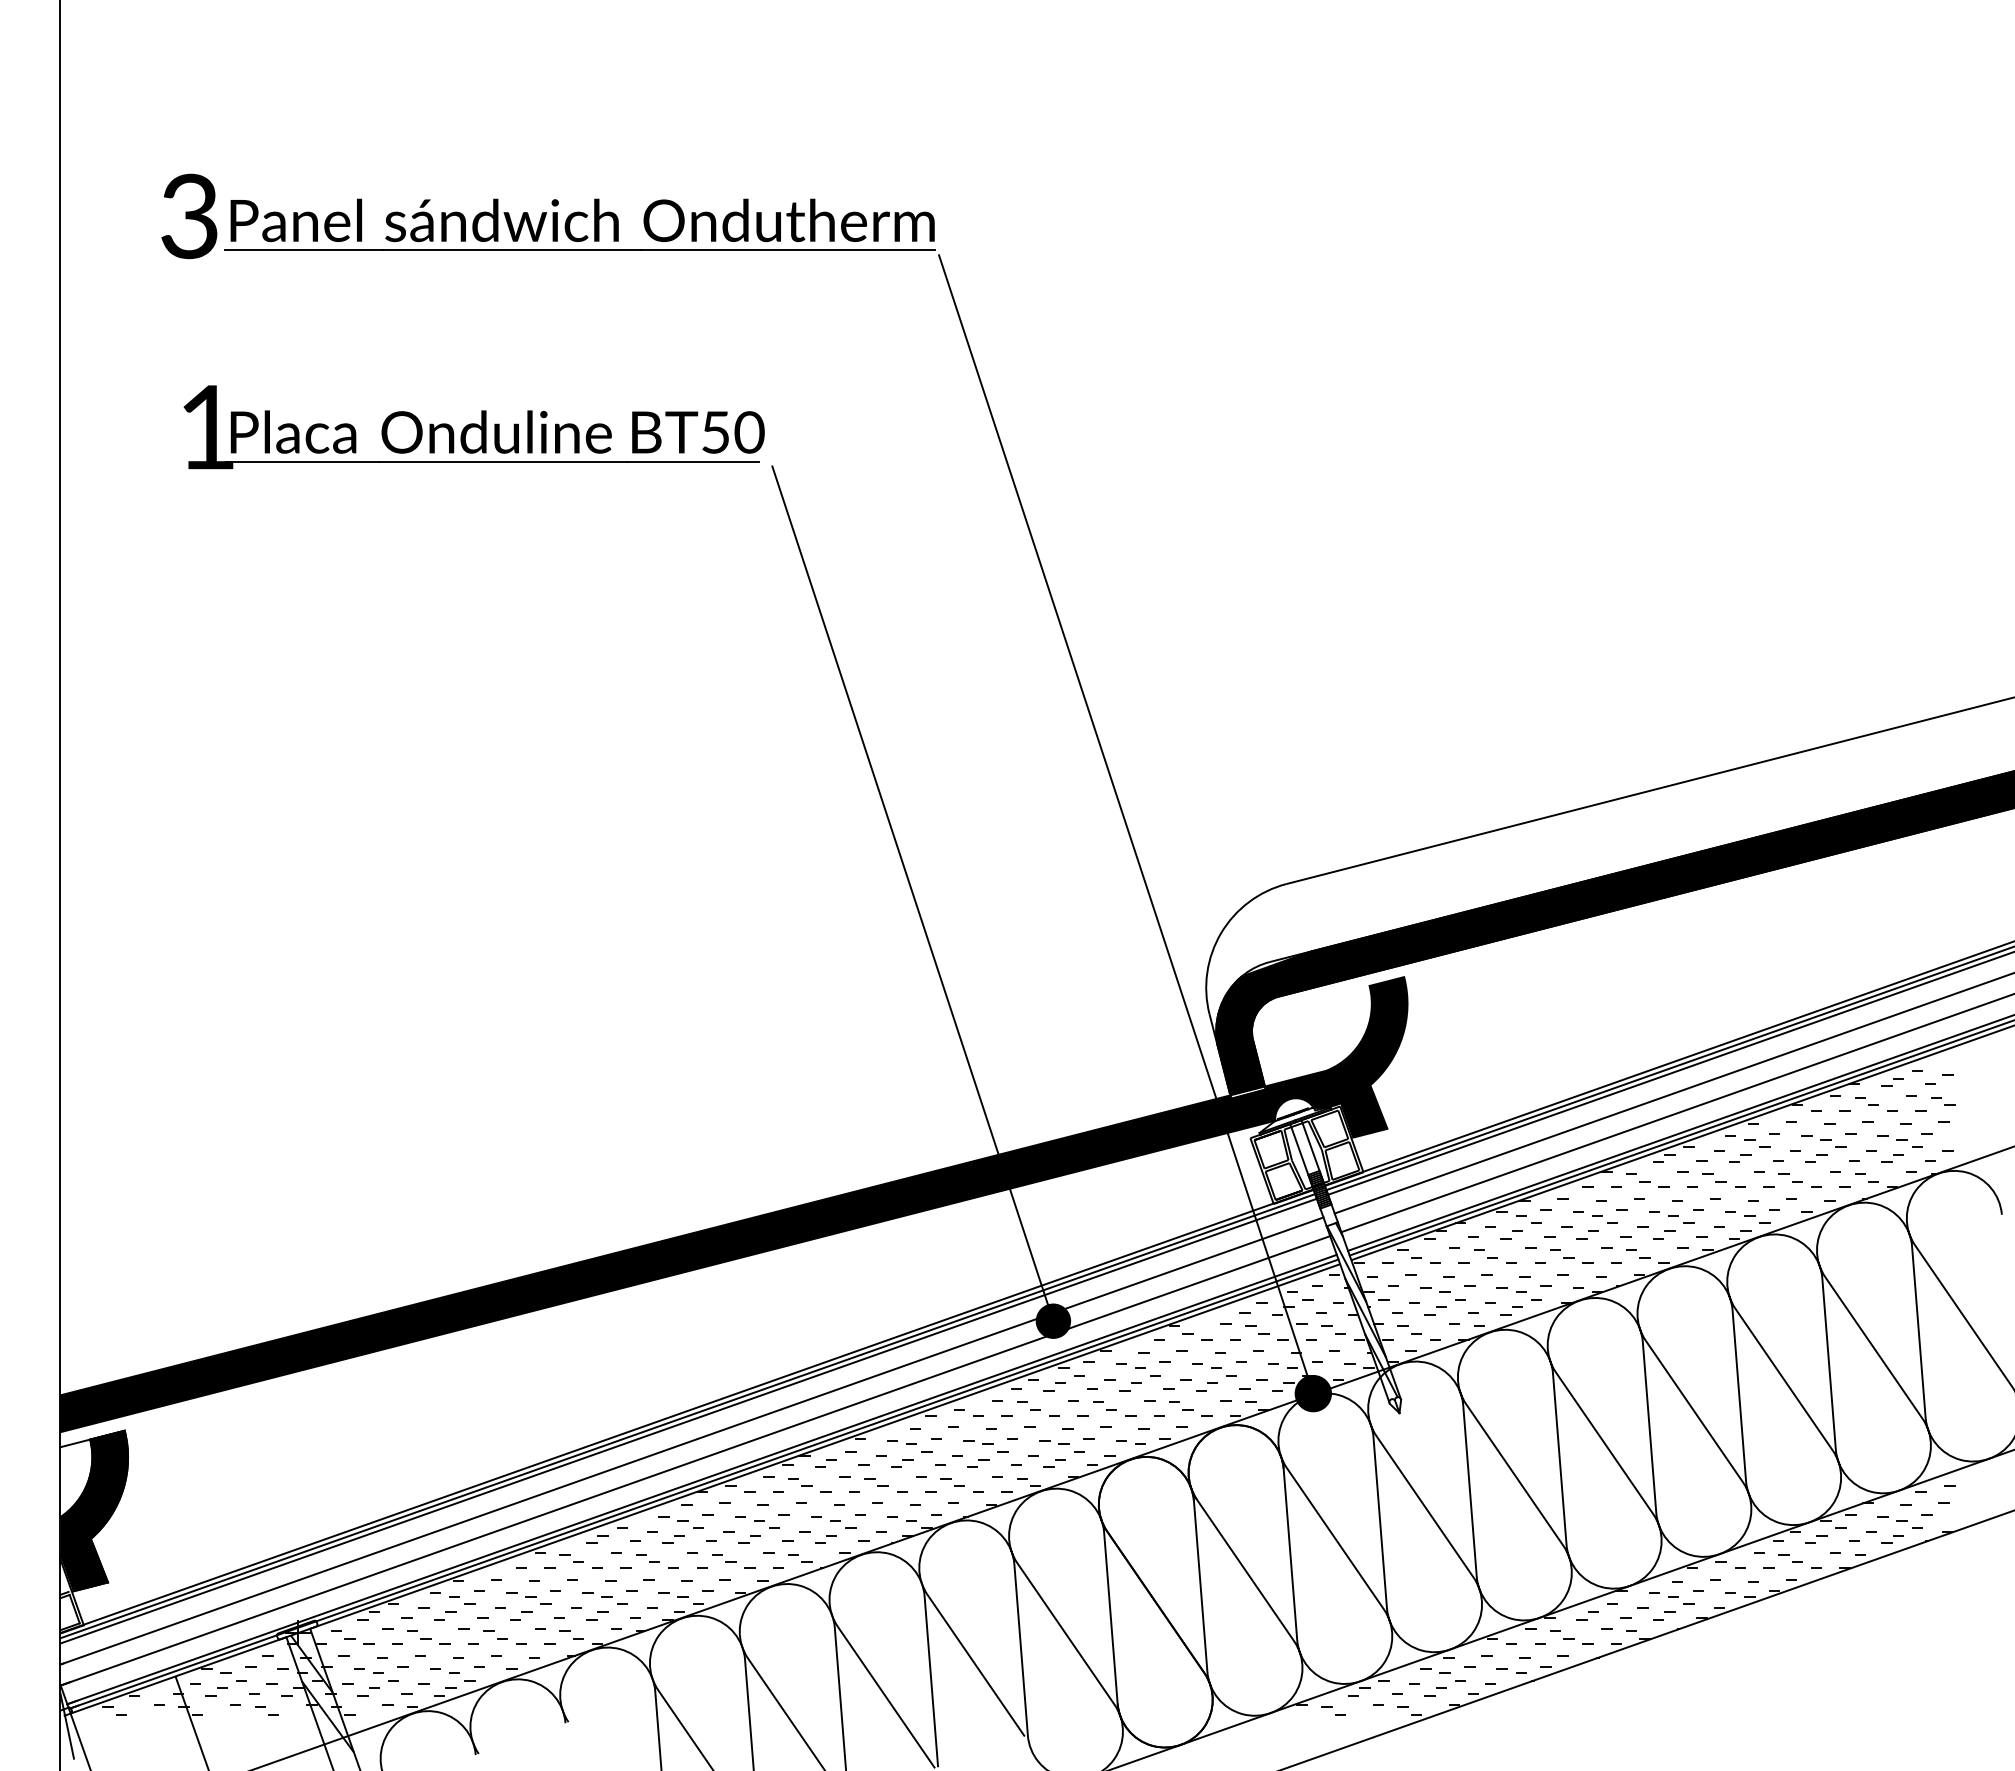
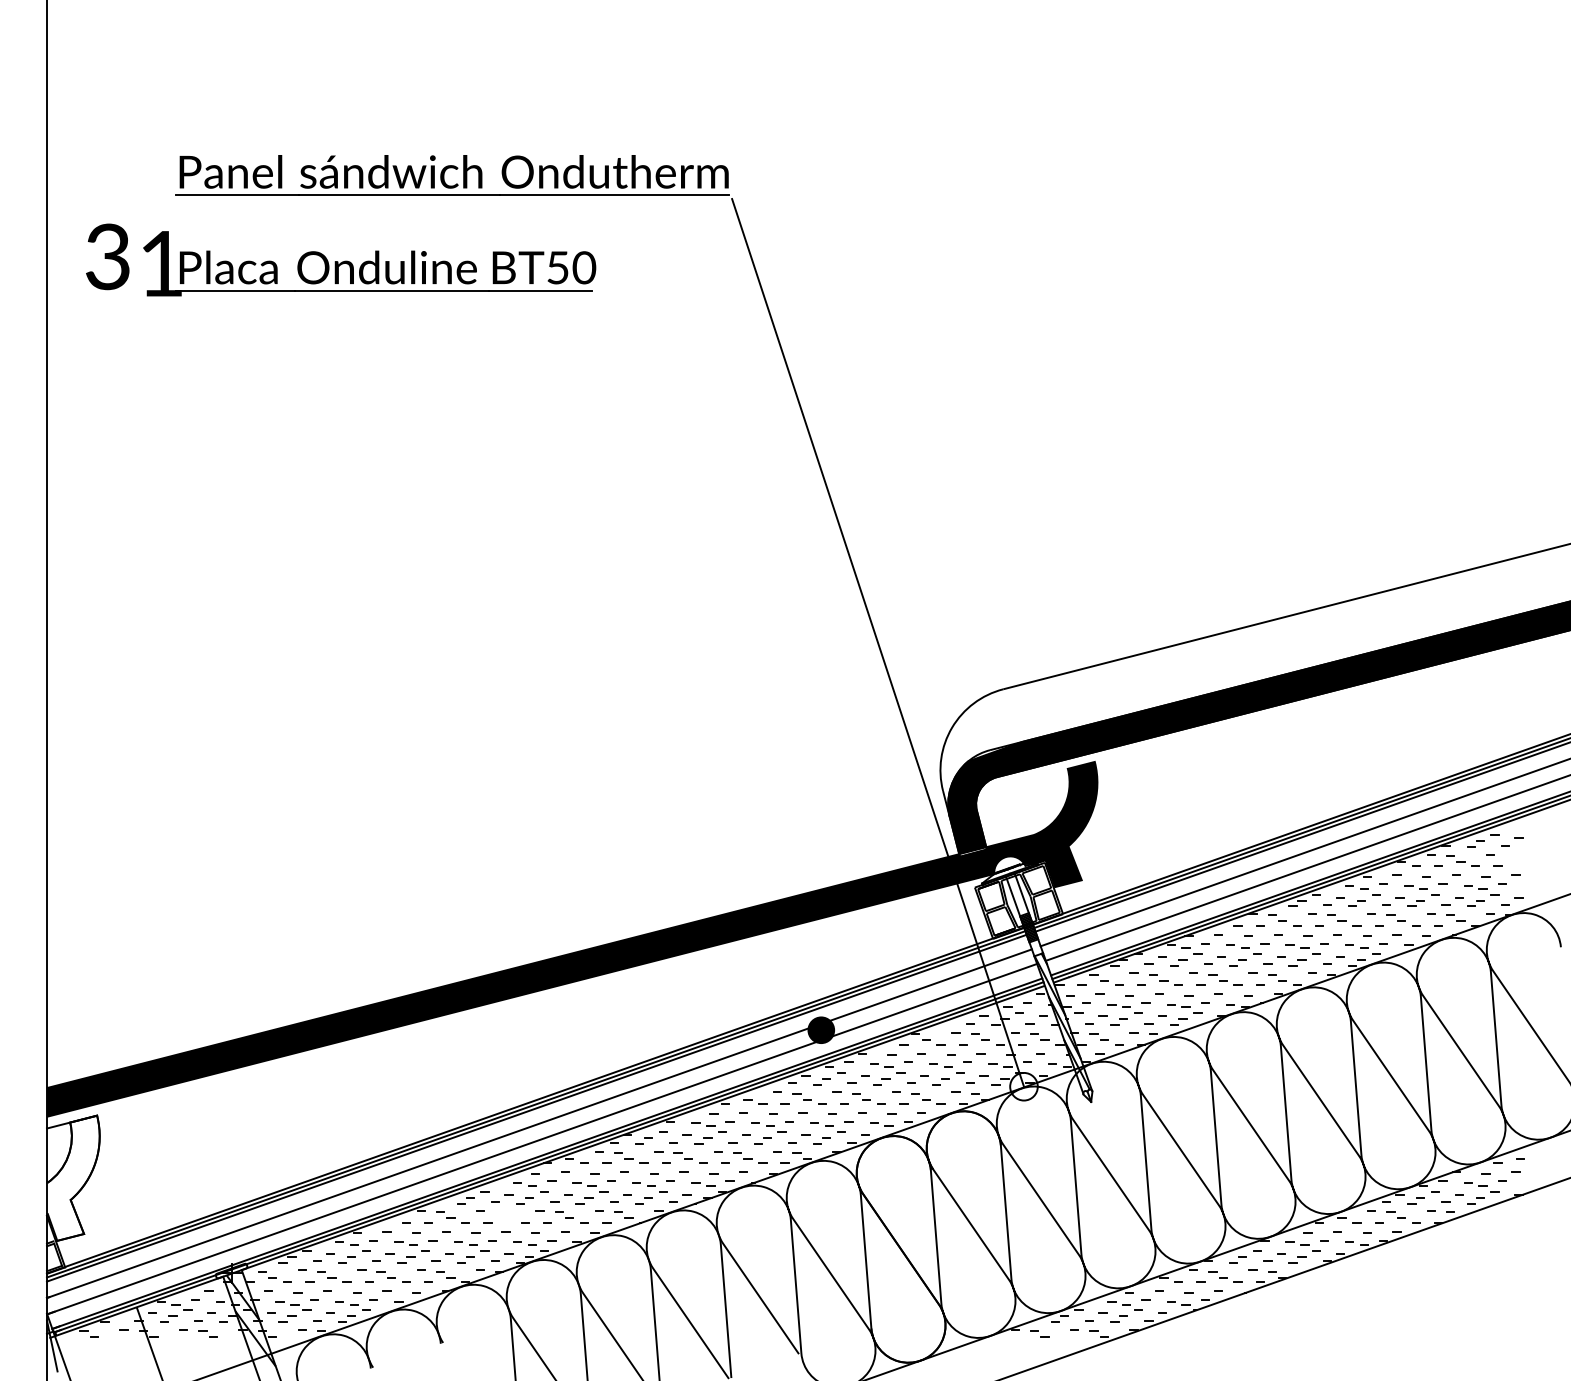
text: (189, 216) -> (107, 256), moved
part: (473, 427) -> (369, 263), moved
line: (912, 893) -> (711, 696), removed
part: (1943, 1101) -> (1515, 858), removed
fill: (1313, 1393) -> (1024, 1086), removed
fill: (94, 1510) -> (73, 1177), removed
part: (647, 1558) -> (504, 1215), removed

